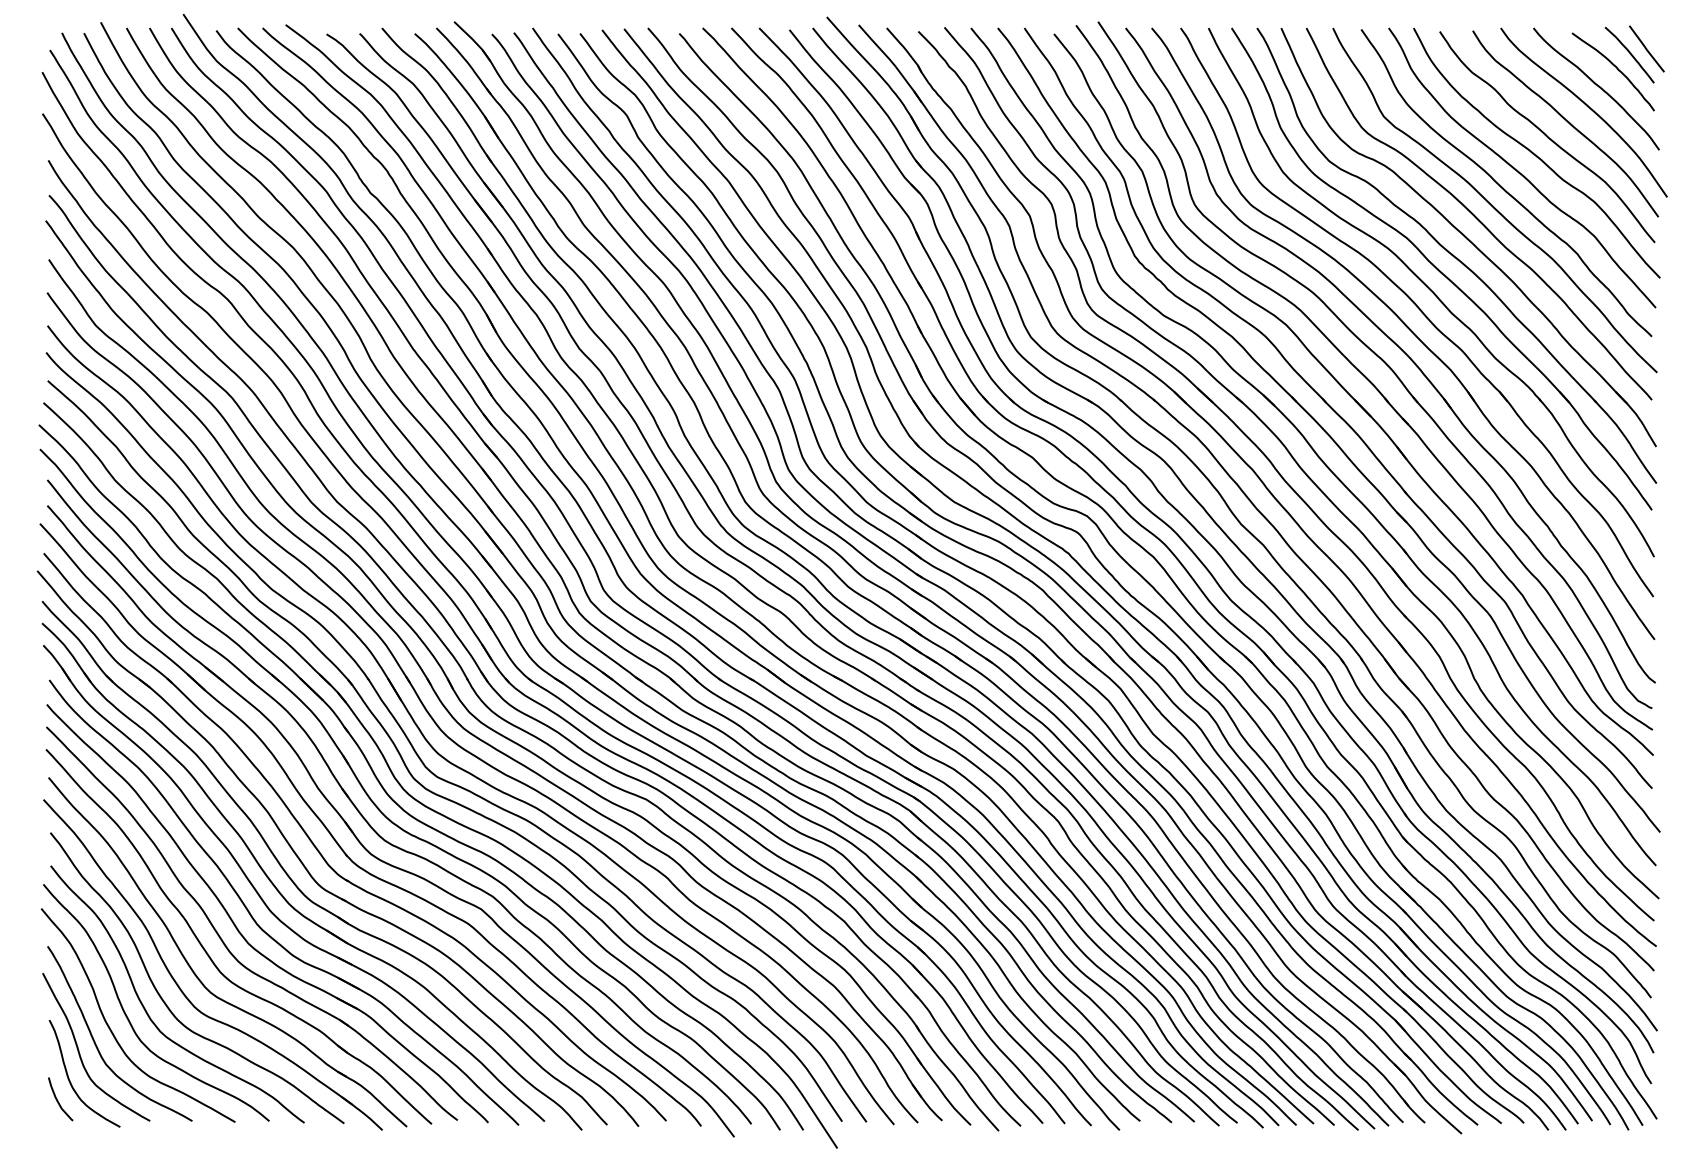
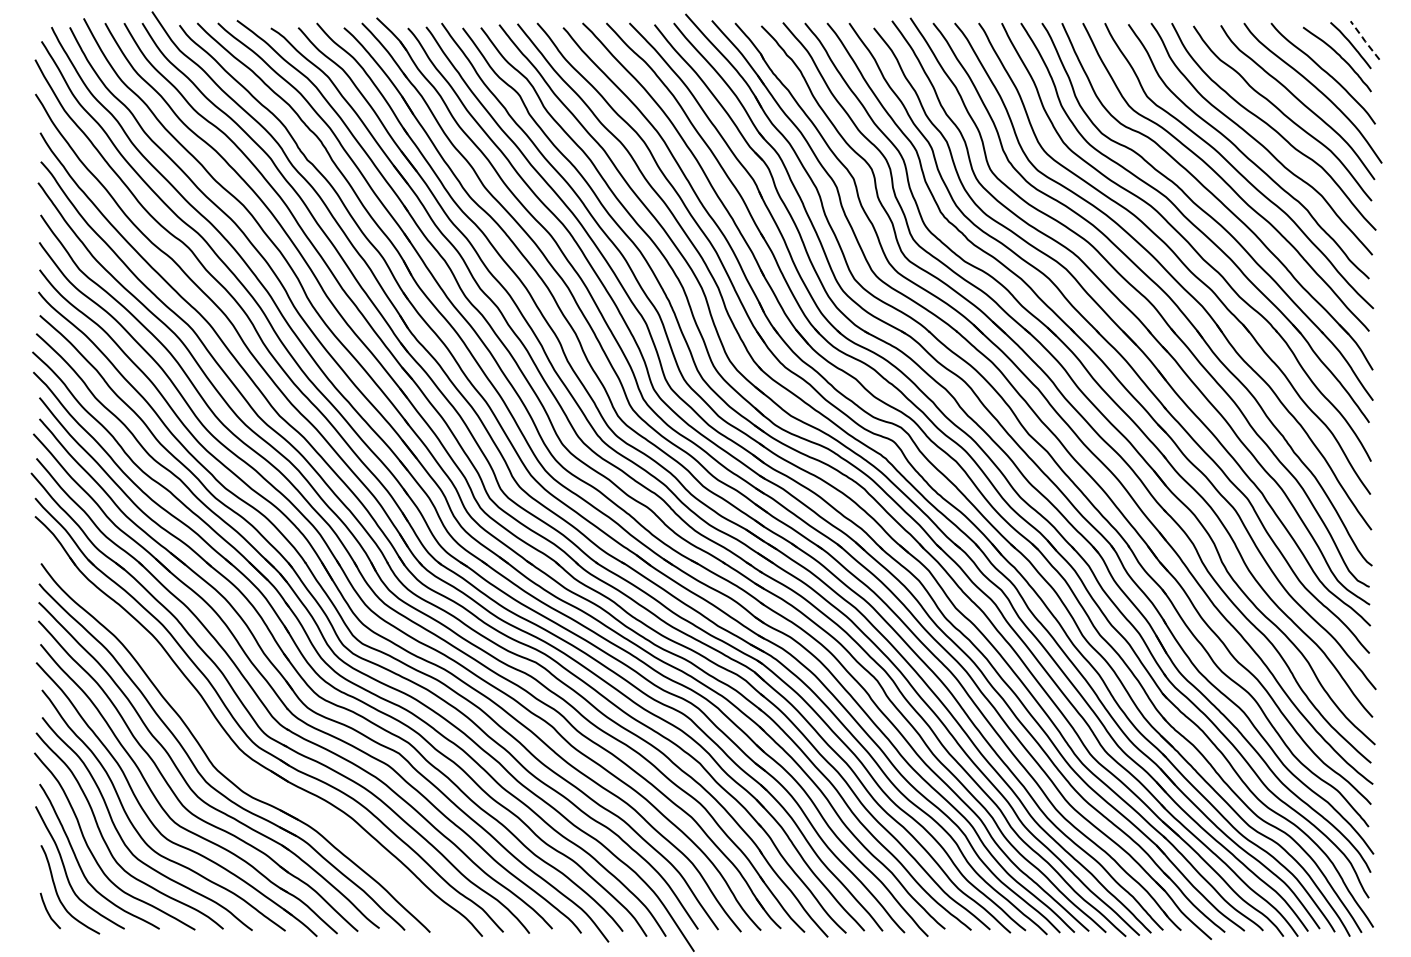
line: (1646, 49) -> (1364, 40), solid -> dashed
part: (264, 900) -> (219, 746), removed

